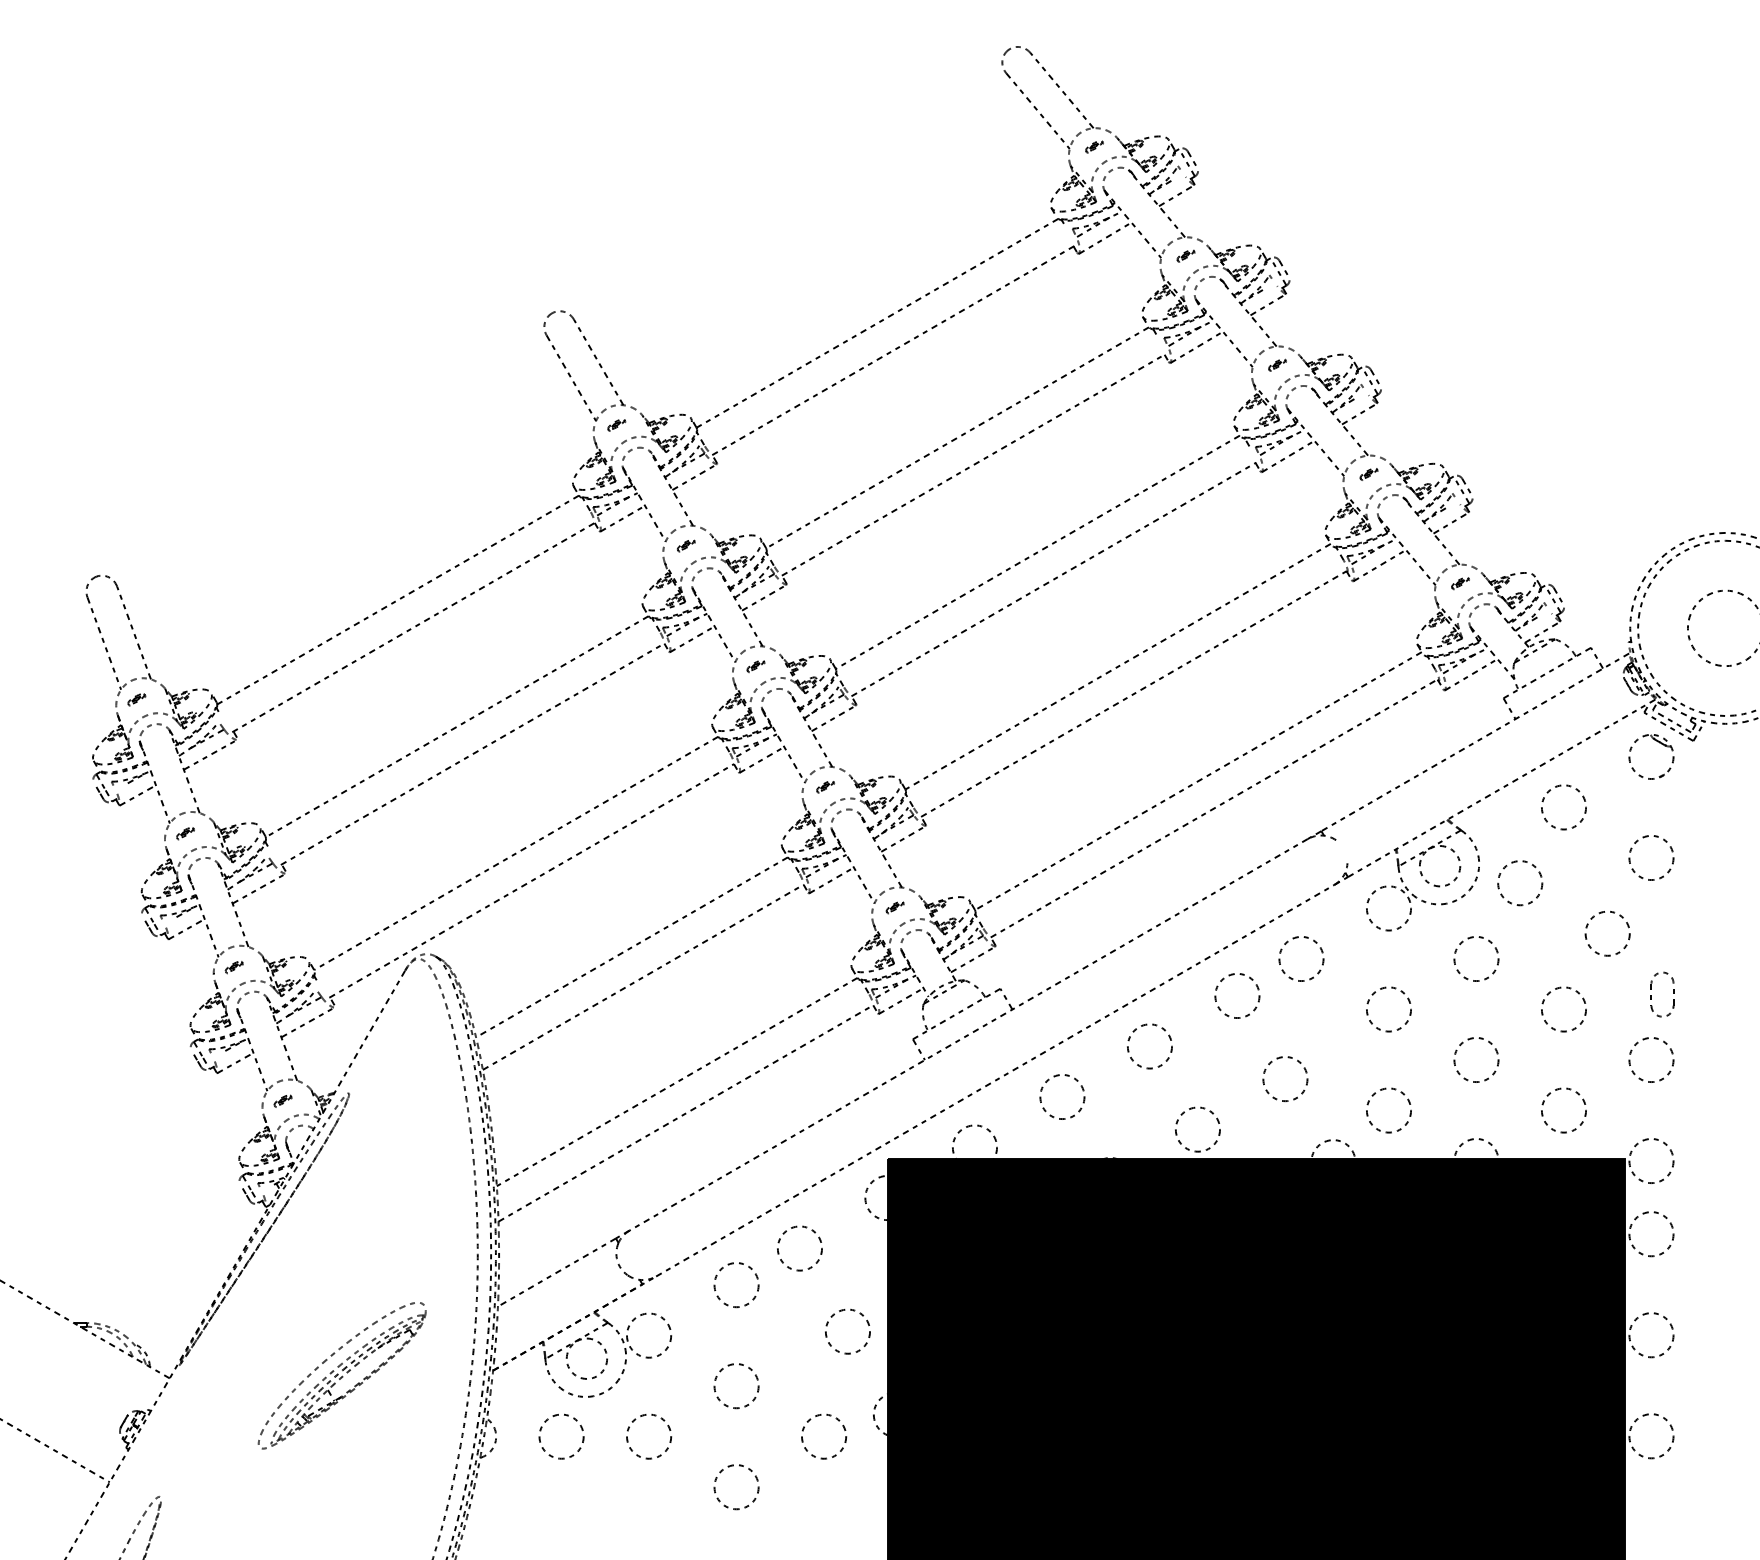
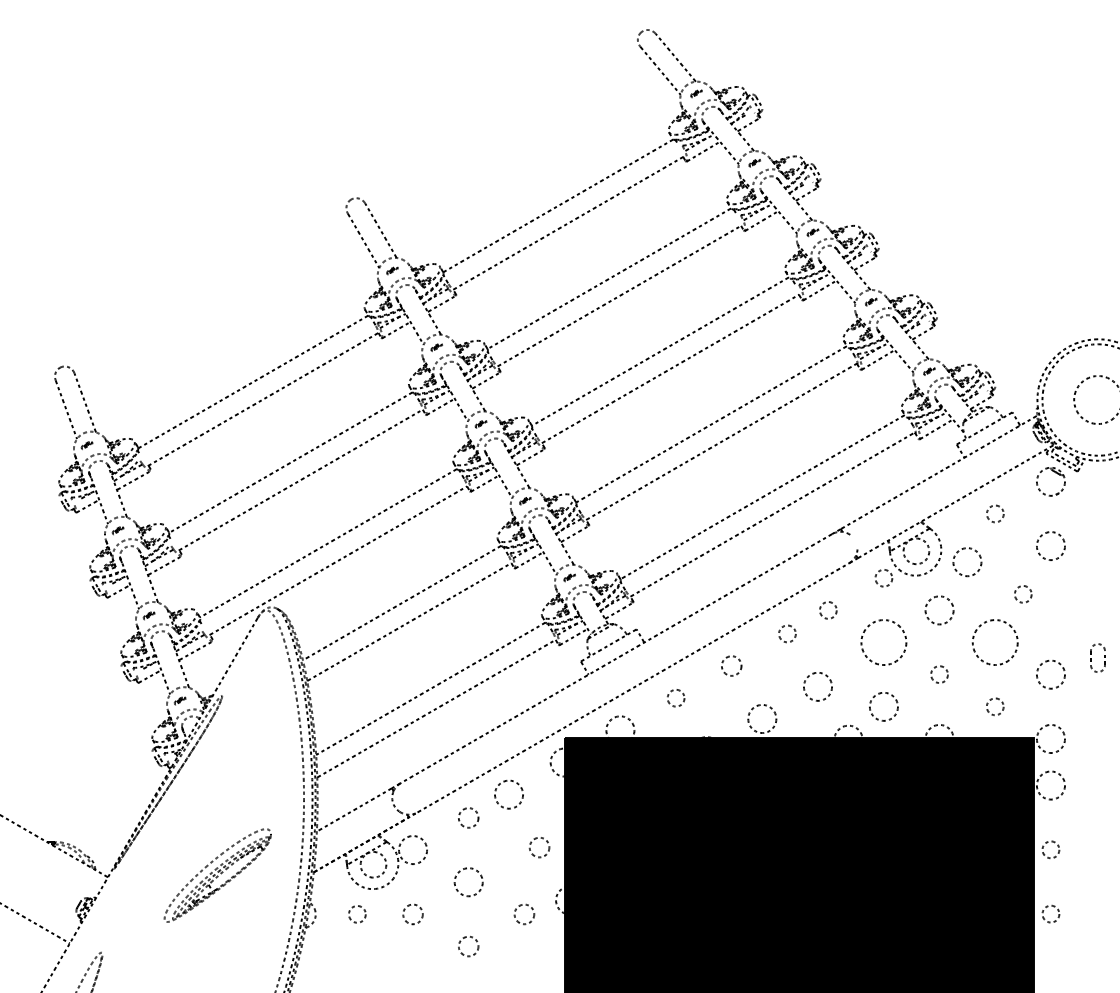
circle: (1564, 806) -> (995, 513), size x0.6
circle: (1388, 908) -> (883, 578), size x0.6
circle: (1608, 933) -> (1023, 594), size x0.6
circle: (1301, 959) -> (828, 610), size x0.6
circle: (1237, 995) -> (787, 633), size x0.6
part: (1652, 995) -> (1091, 658), moved
circle: (1388, 1009) -> (883, 642), size x1.6
circle: (1564, 1009) -> (995, 642), size x1.6
circle: (1149, 1045) -> (731, 665), size x0.7
circle: (1476, 1059) -> (939, 674), size x0.6
circle: (1063, 1097) -> (676, 698), size x0.6
circle: (1564, 1109) -> (995, 706), size x0.6
circle: (736, 1284) -> (468, 817), size x0.7
circle: (847, 1331) -> (539, 847), size x0.7
circle: (1650, 1334) -> (1050, 849), size x0.6
circle: (561, 1436) -> (357, 914), size x0.6
circle: (648, 1436) -> (412, 914), size x0.7
circle: (824, 1436) -> (524, 914), size x0.7
circle: (1650, 1436) -> (1050, 914), size x0.6
circle: (736, 1487) -> (468, 946), size x0.7

